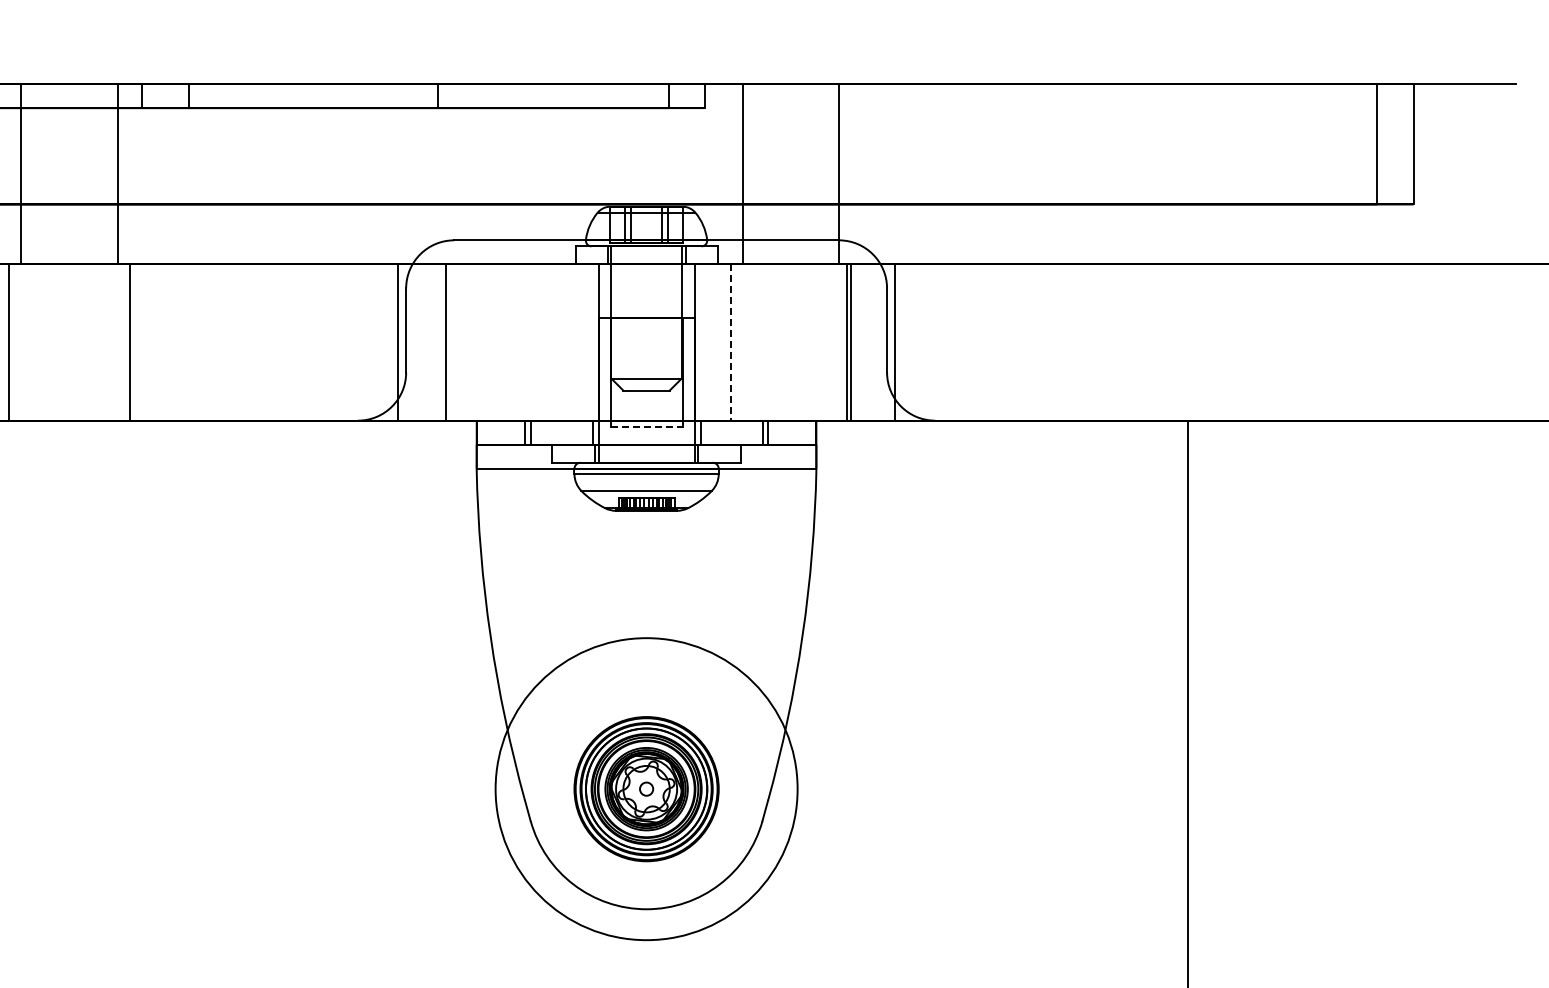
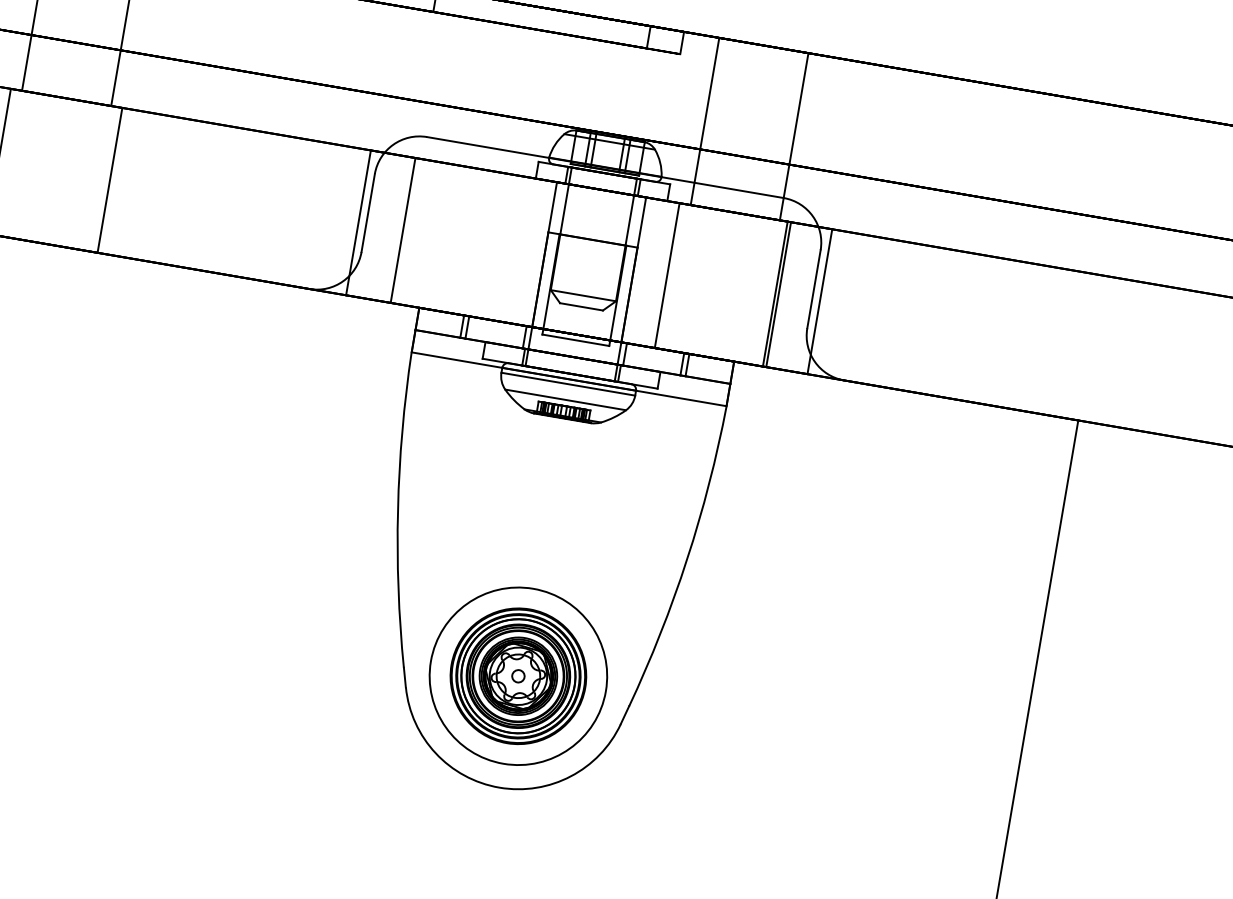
line: (730, 343) -> (666, 276), dashed -> solid
line: (647, 426) -> (576, 340), dashed -> solid
circle: (646, 788) -> (518, 675), size x0.62

